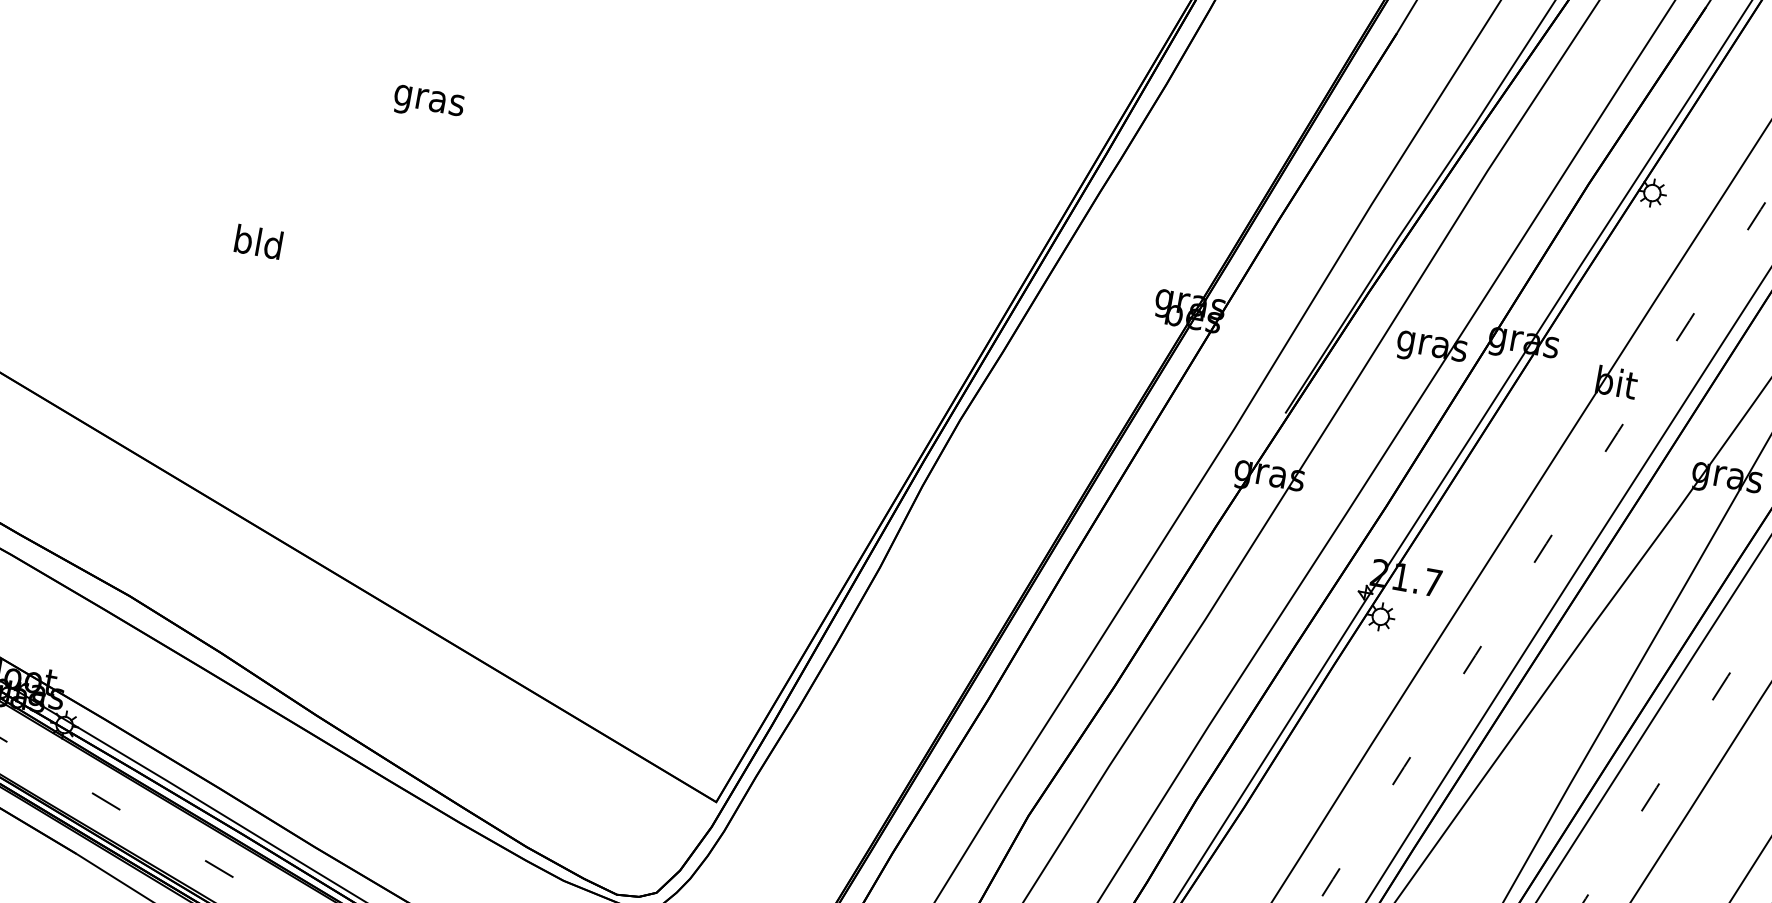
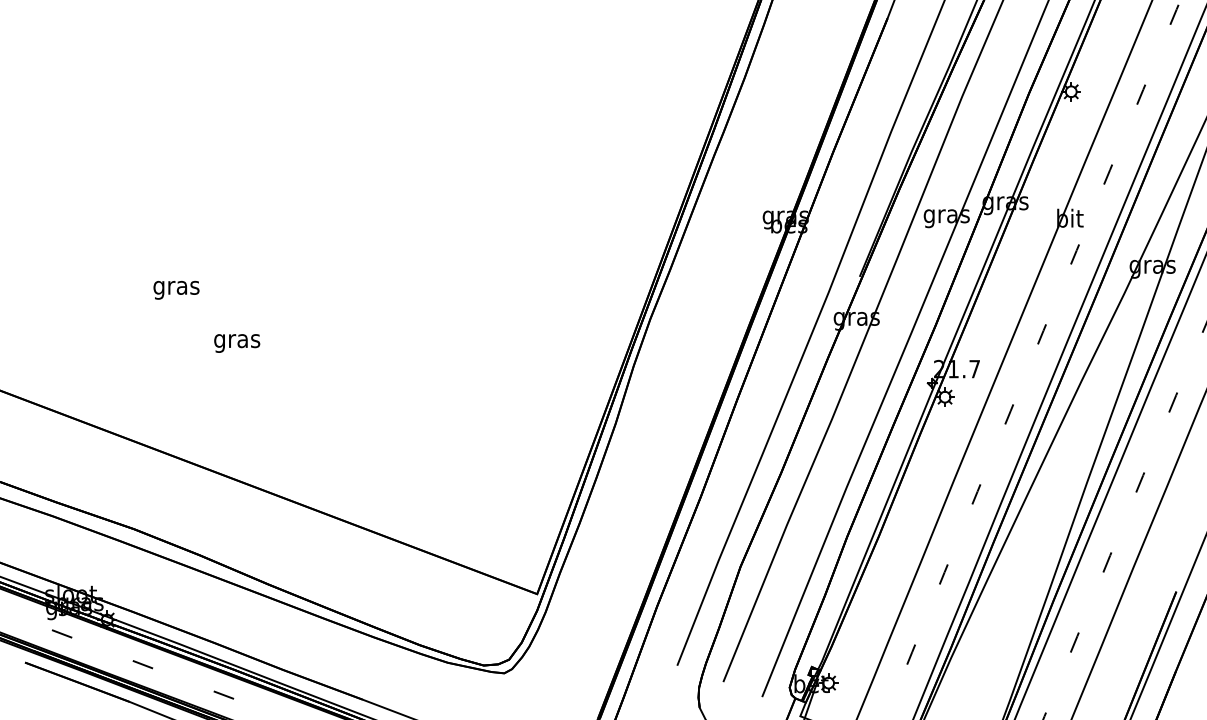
text: (429, 104) -> (237, 343), moved
text: (258, 245) -> (176, 287), bld -> gras

